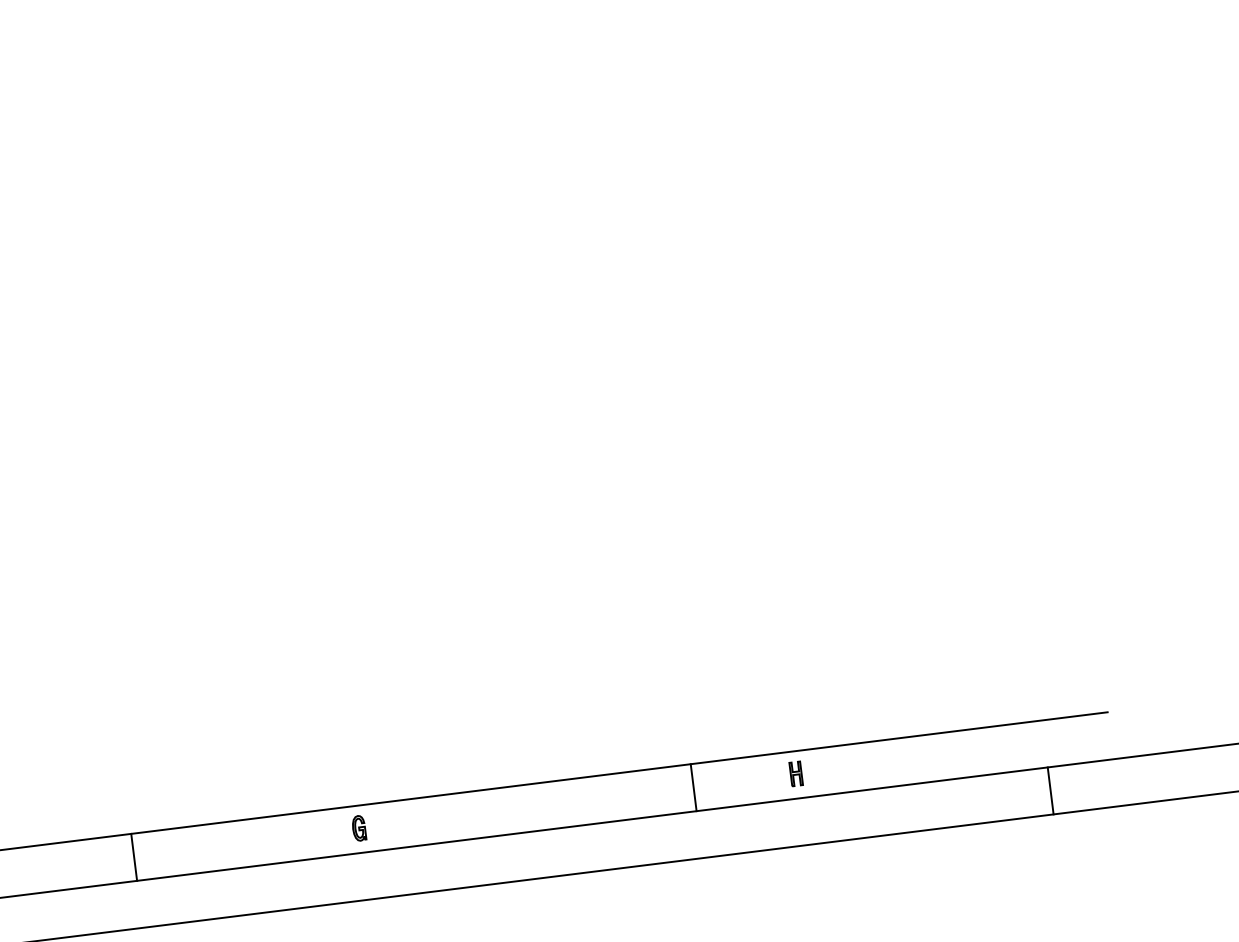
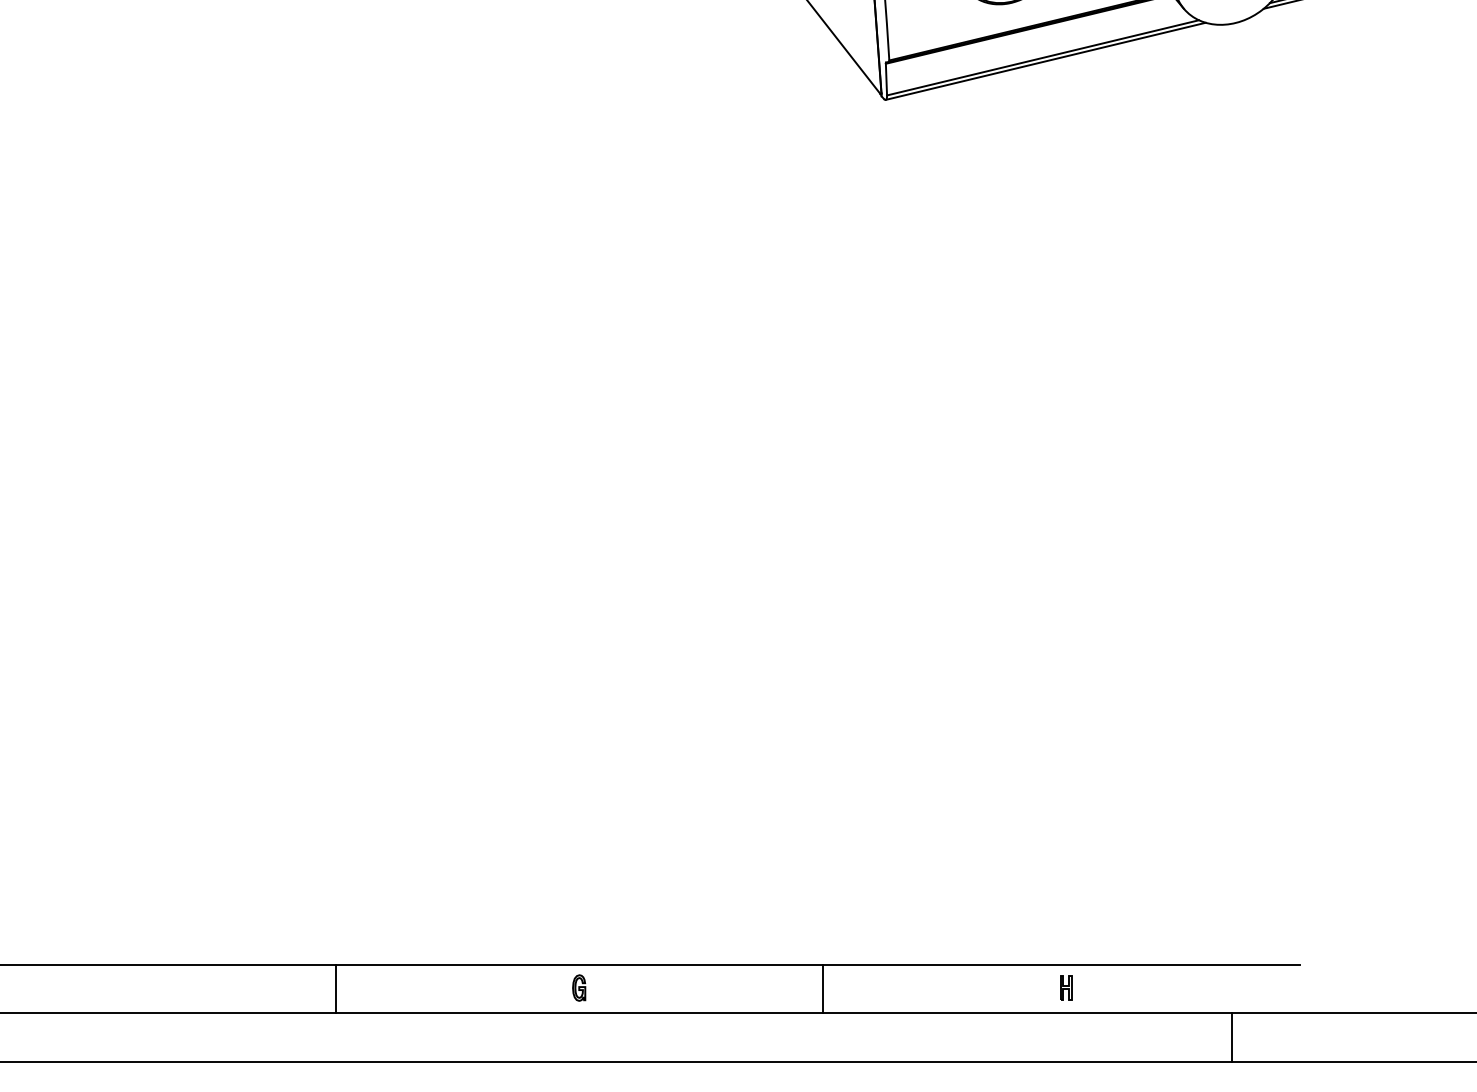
part: (796, 773) -> (1066, 987), moved
line: (693, 787) -> (822, 988), moved
part: (359, 827) -> (579, 987), moved
line: (134, 856) -> (336, 988), moved

